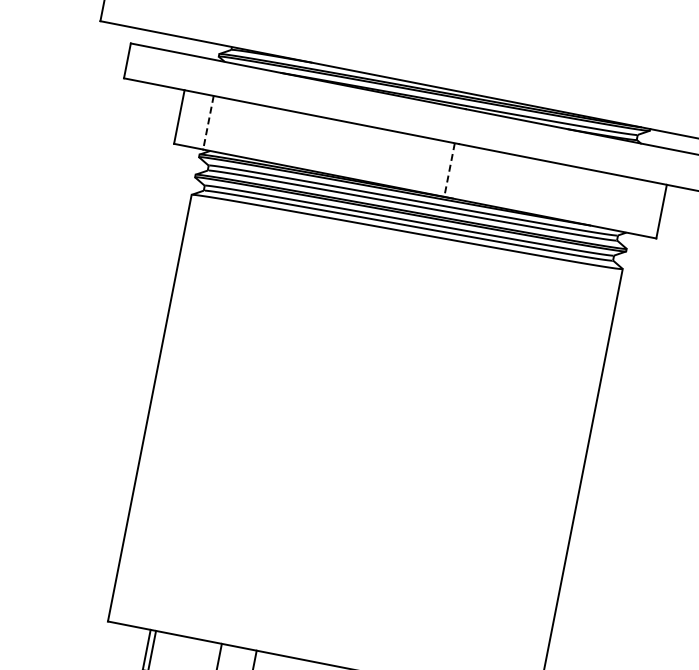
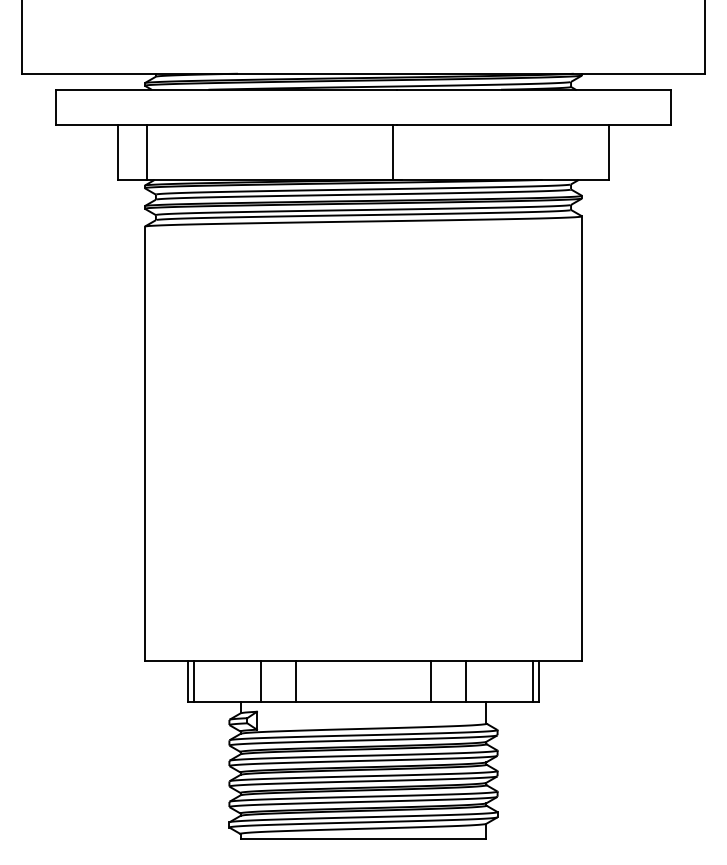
line: (208, 123) -> (147, 153), dashed -> solid
line: (449, 170) -> (393, 153), dashed -> solid

